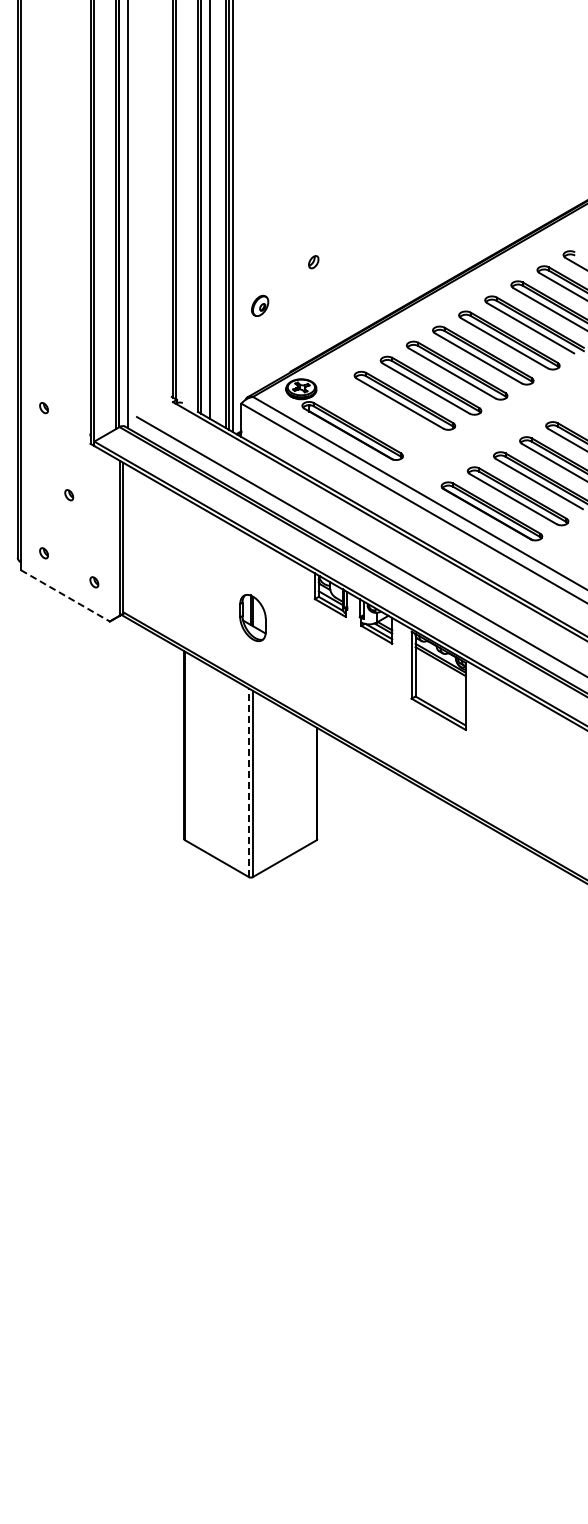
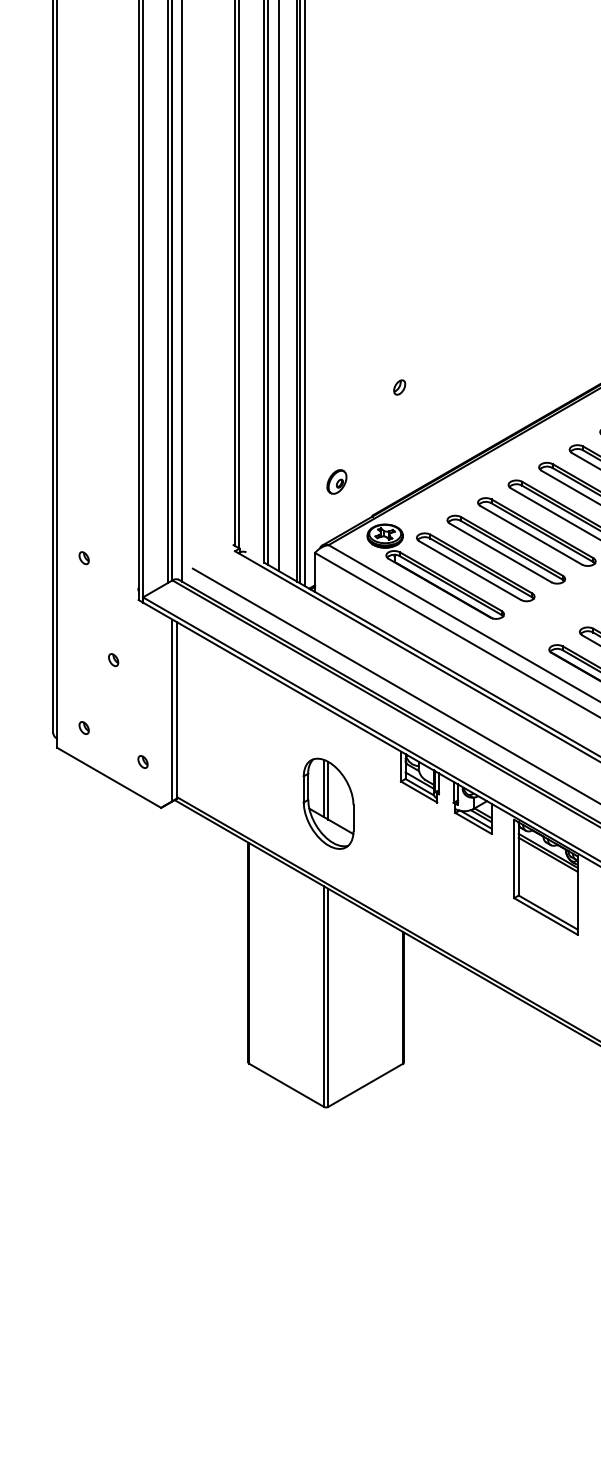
part: (260, 305) -> (337, 481), moved
part: (378, 415) -> (475, 566), added
line: (65, 596) -> (109, 778), dashed -> solid
part: (252, 617) -> (328, 803), size x1.67
line: (248, 782) -> (323, 996), dashed -> solid

